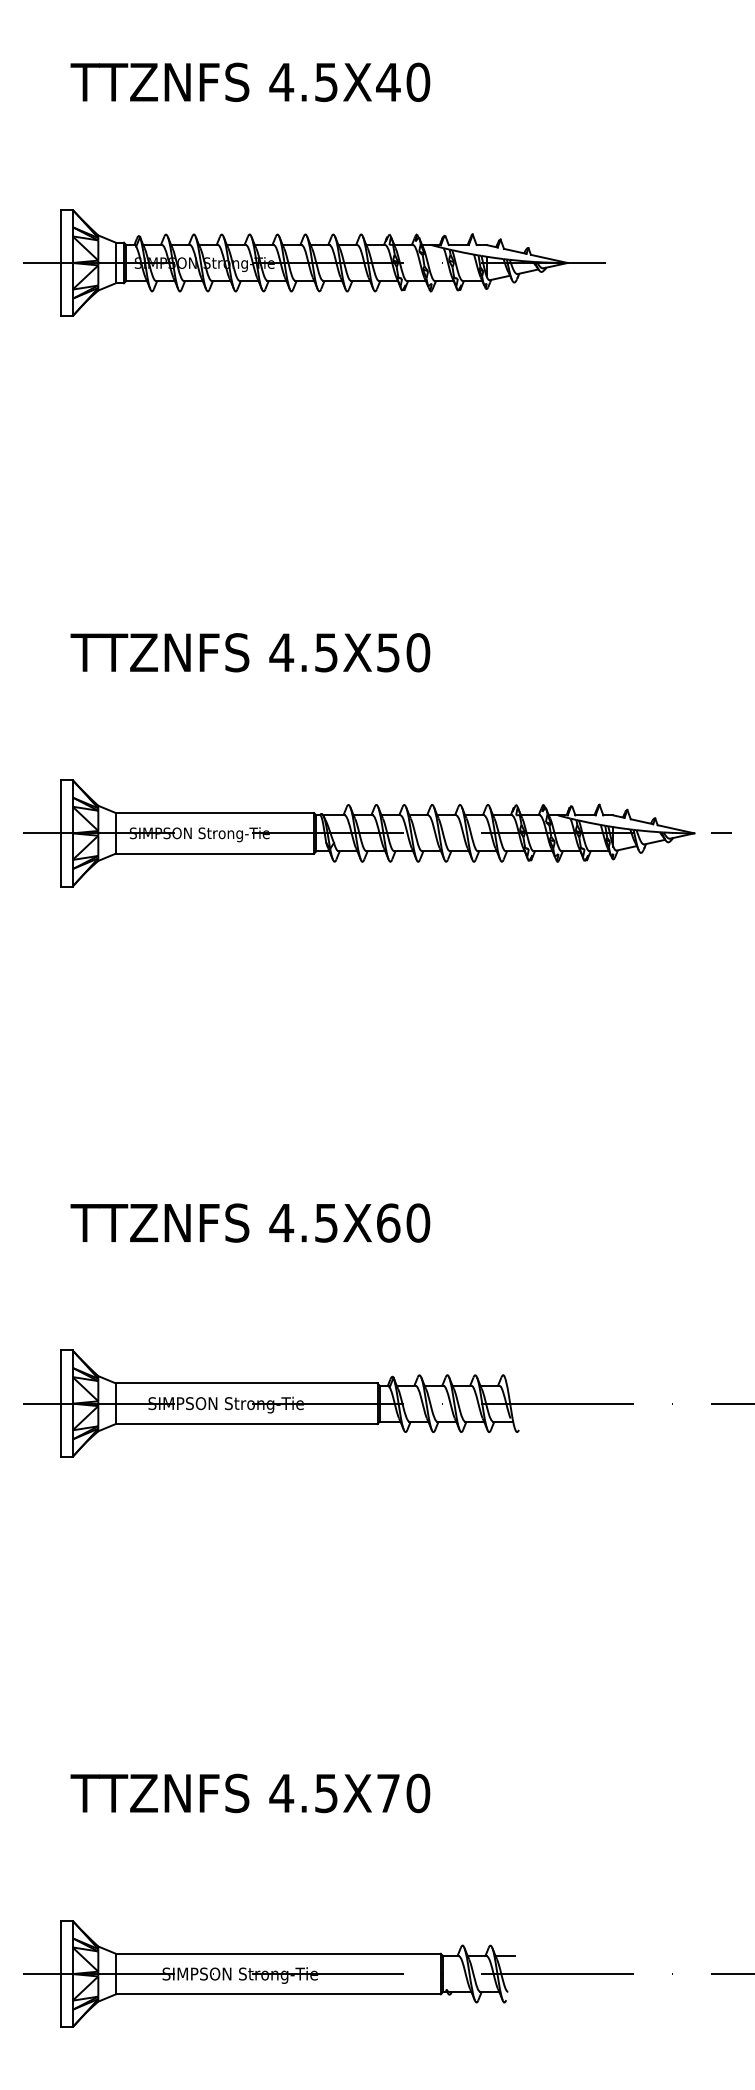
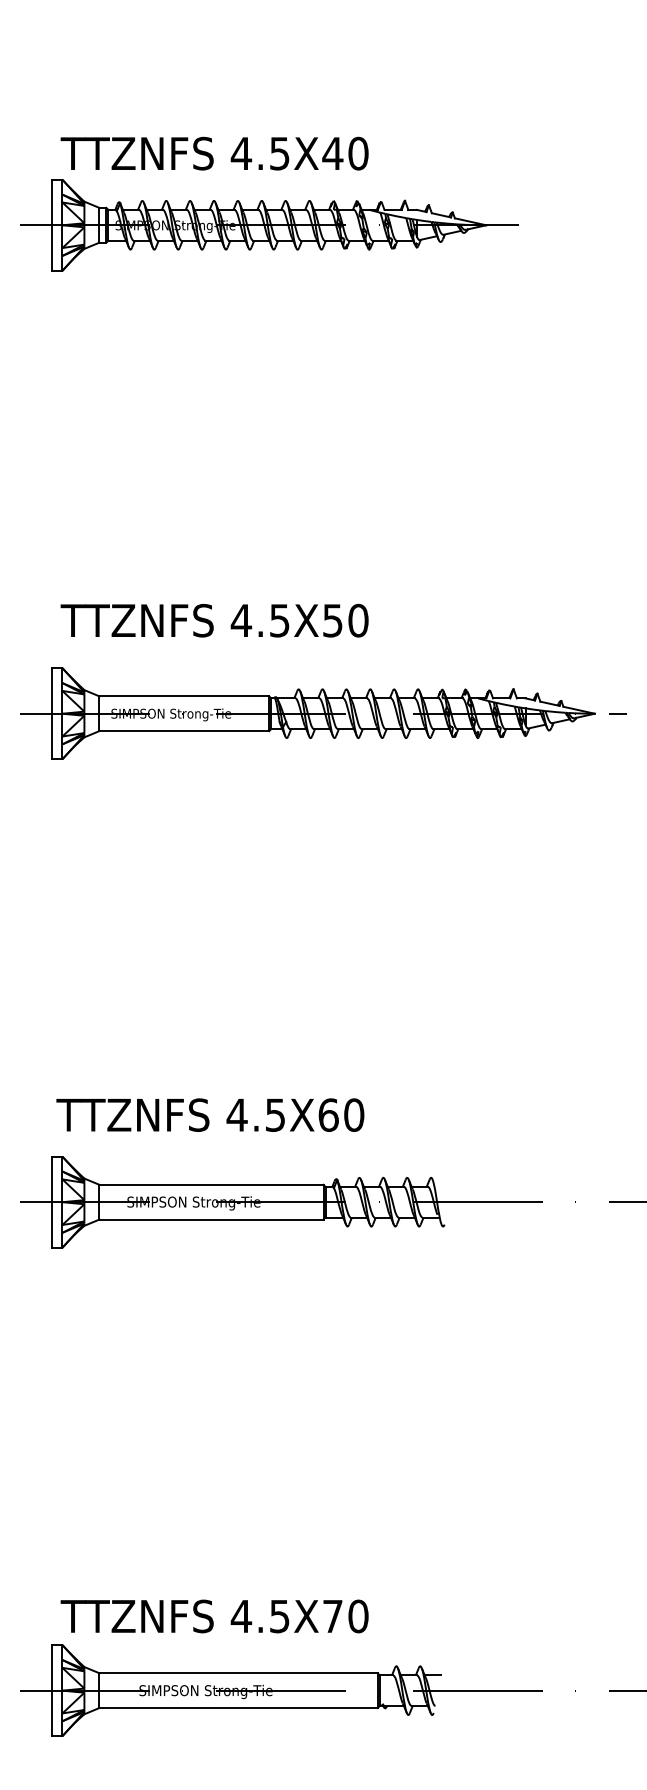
text: (250, 81) -> (214, 152), moved
text: (250, 652) -> (214, 620), moved
text: (250, 1222) -> (210, 1114), moved
text: (250, 1793) -> (214, 1616), moved

